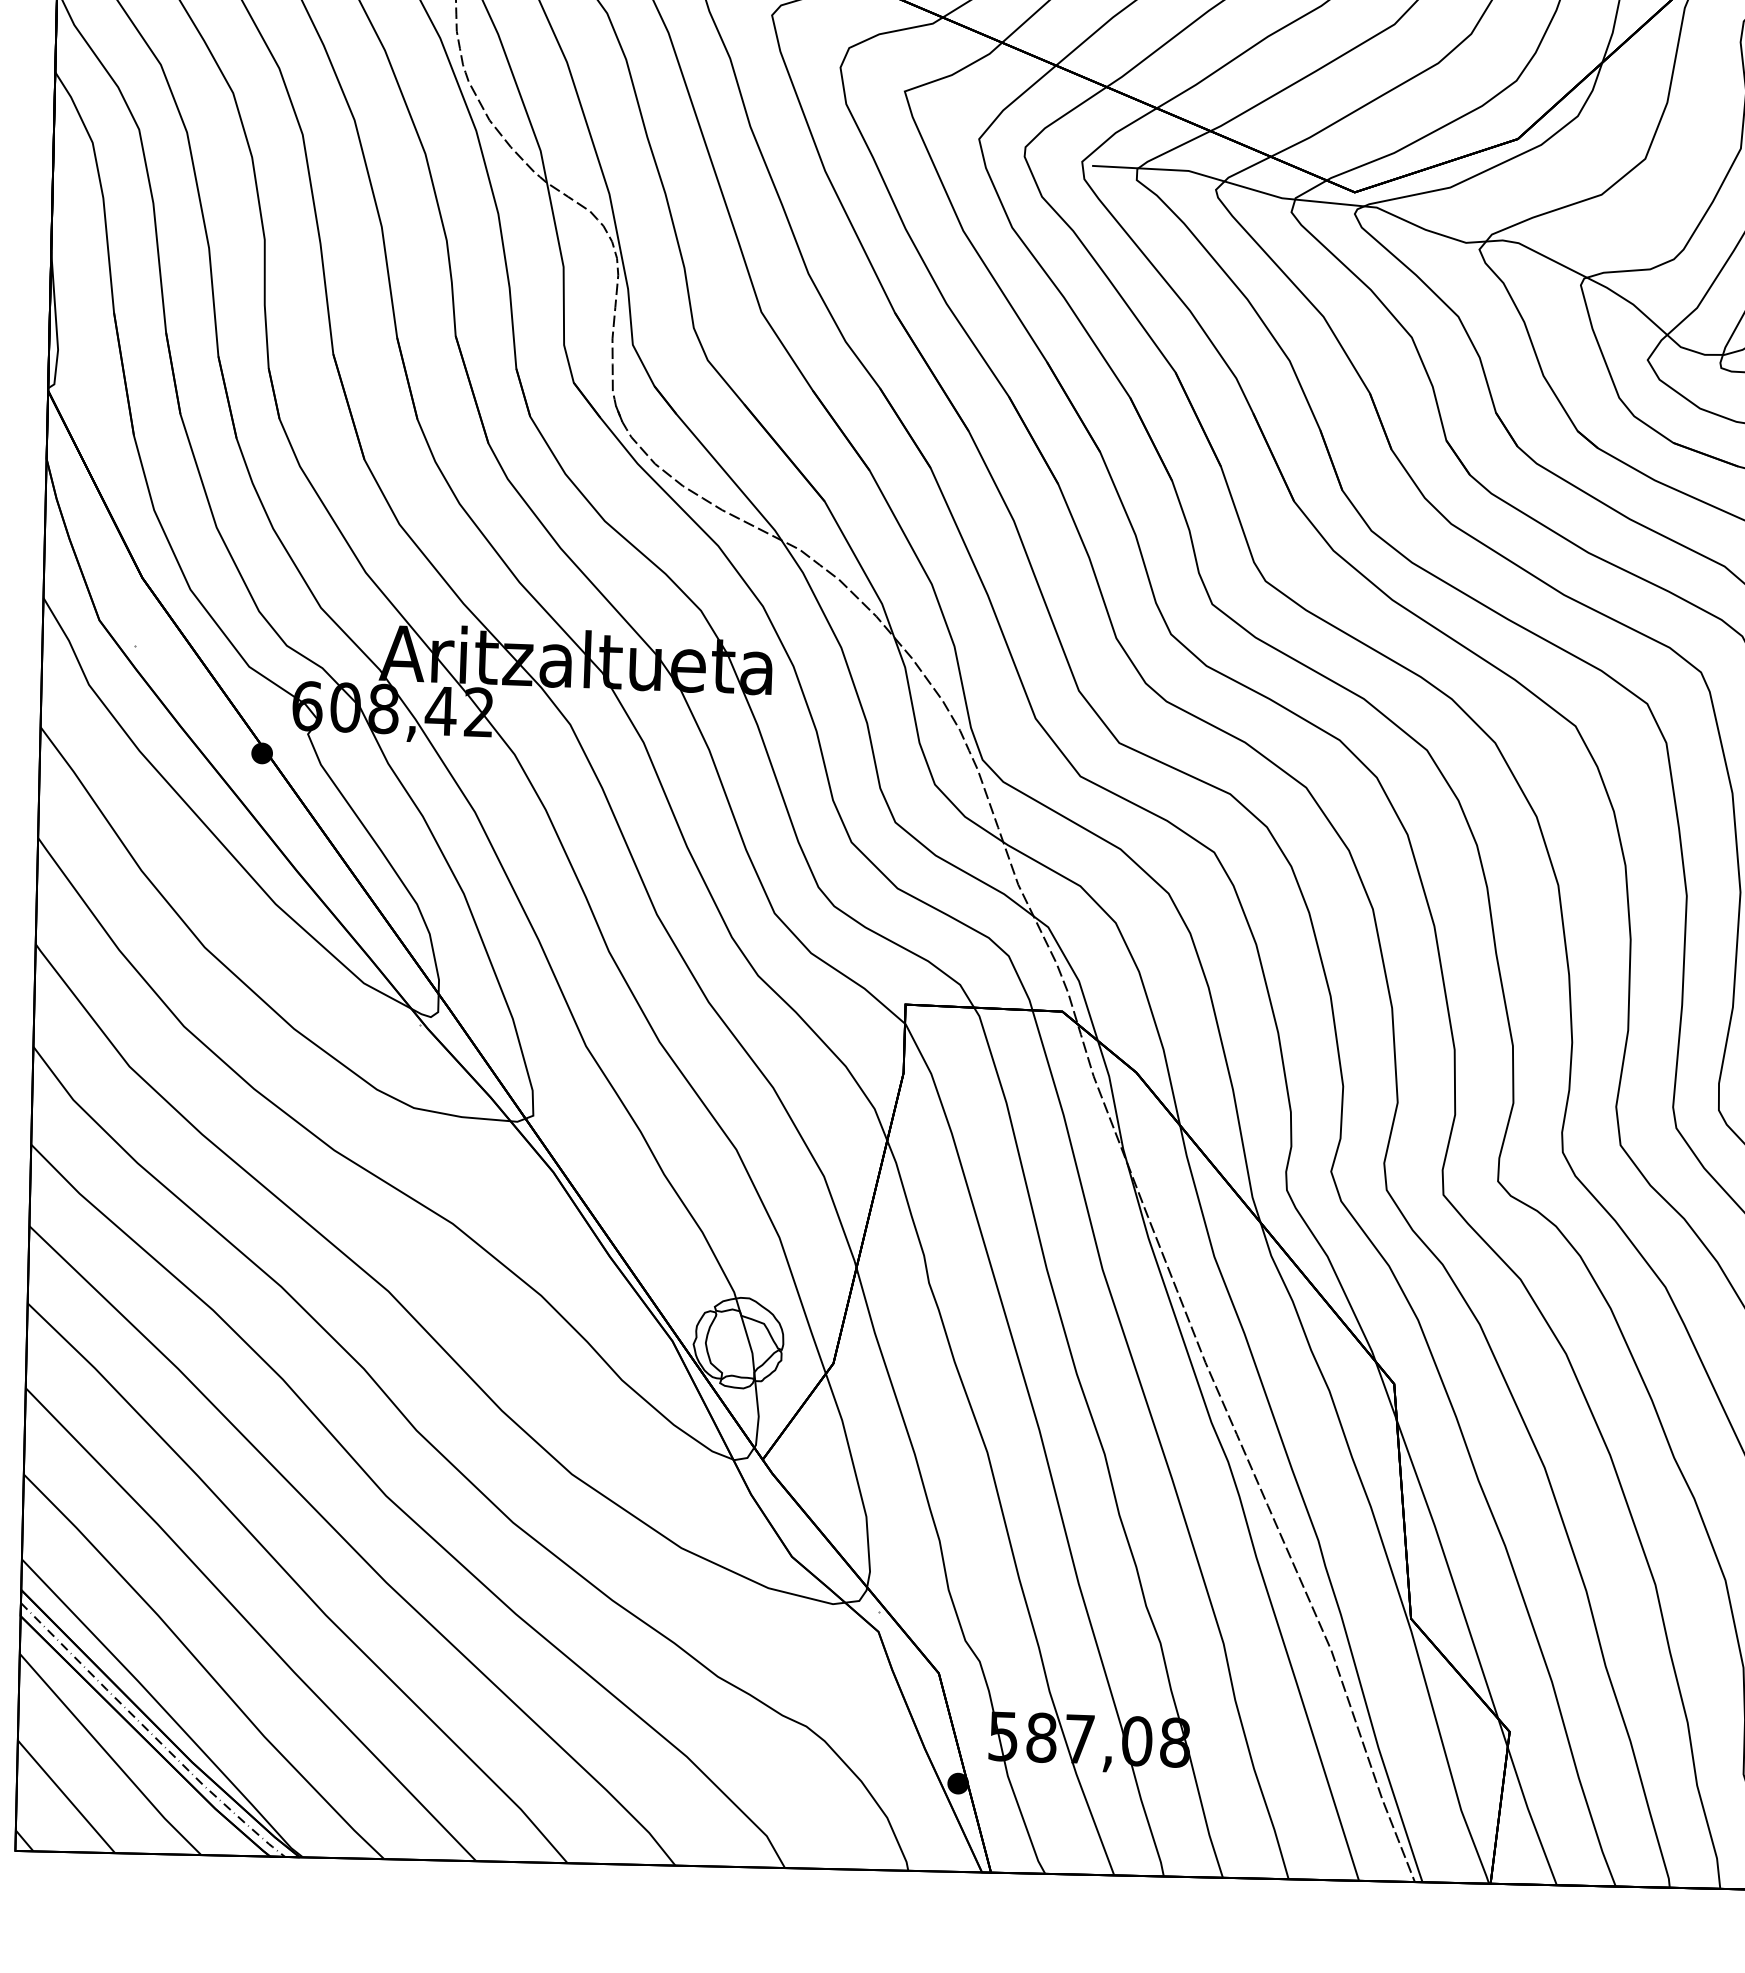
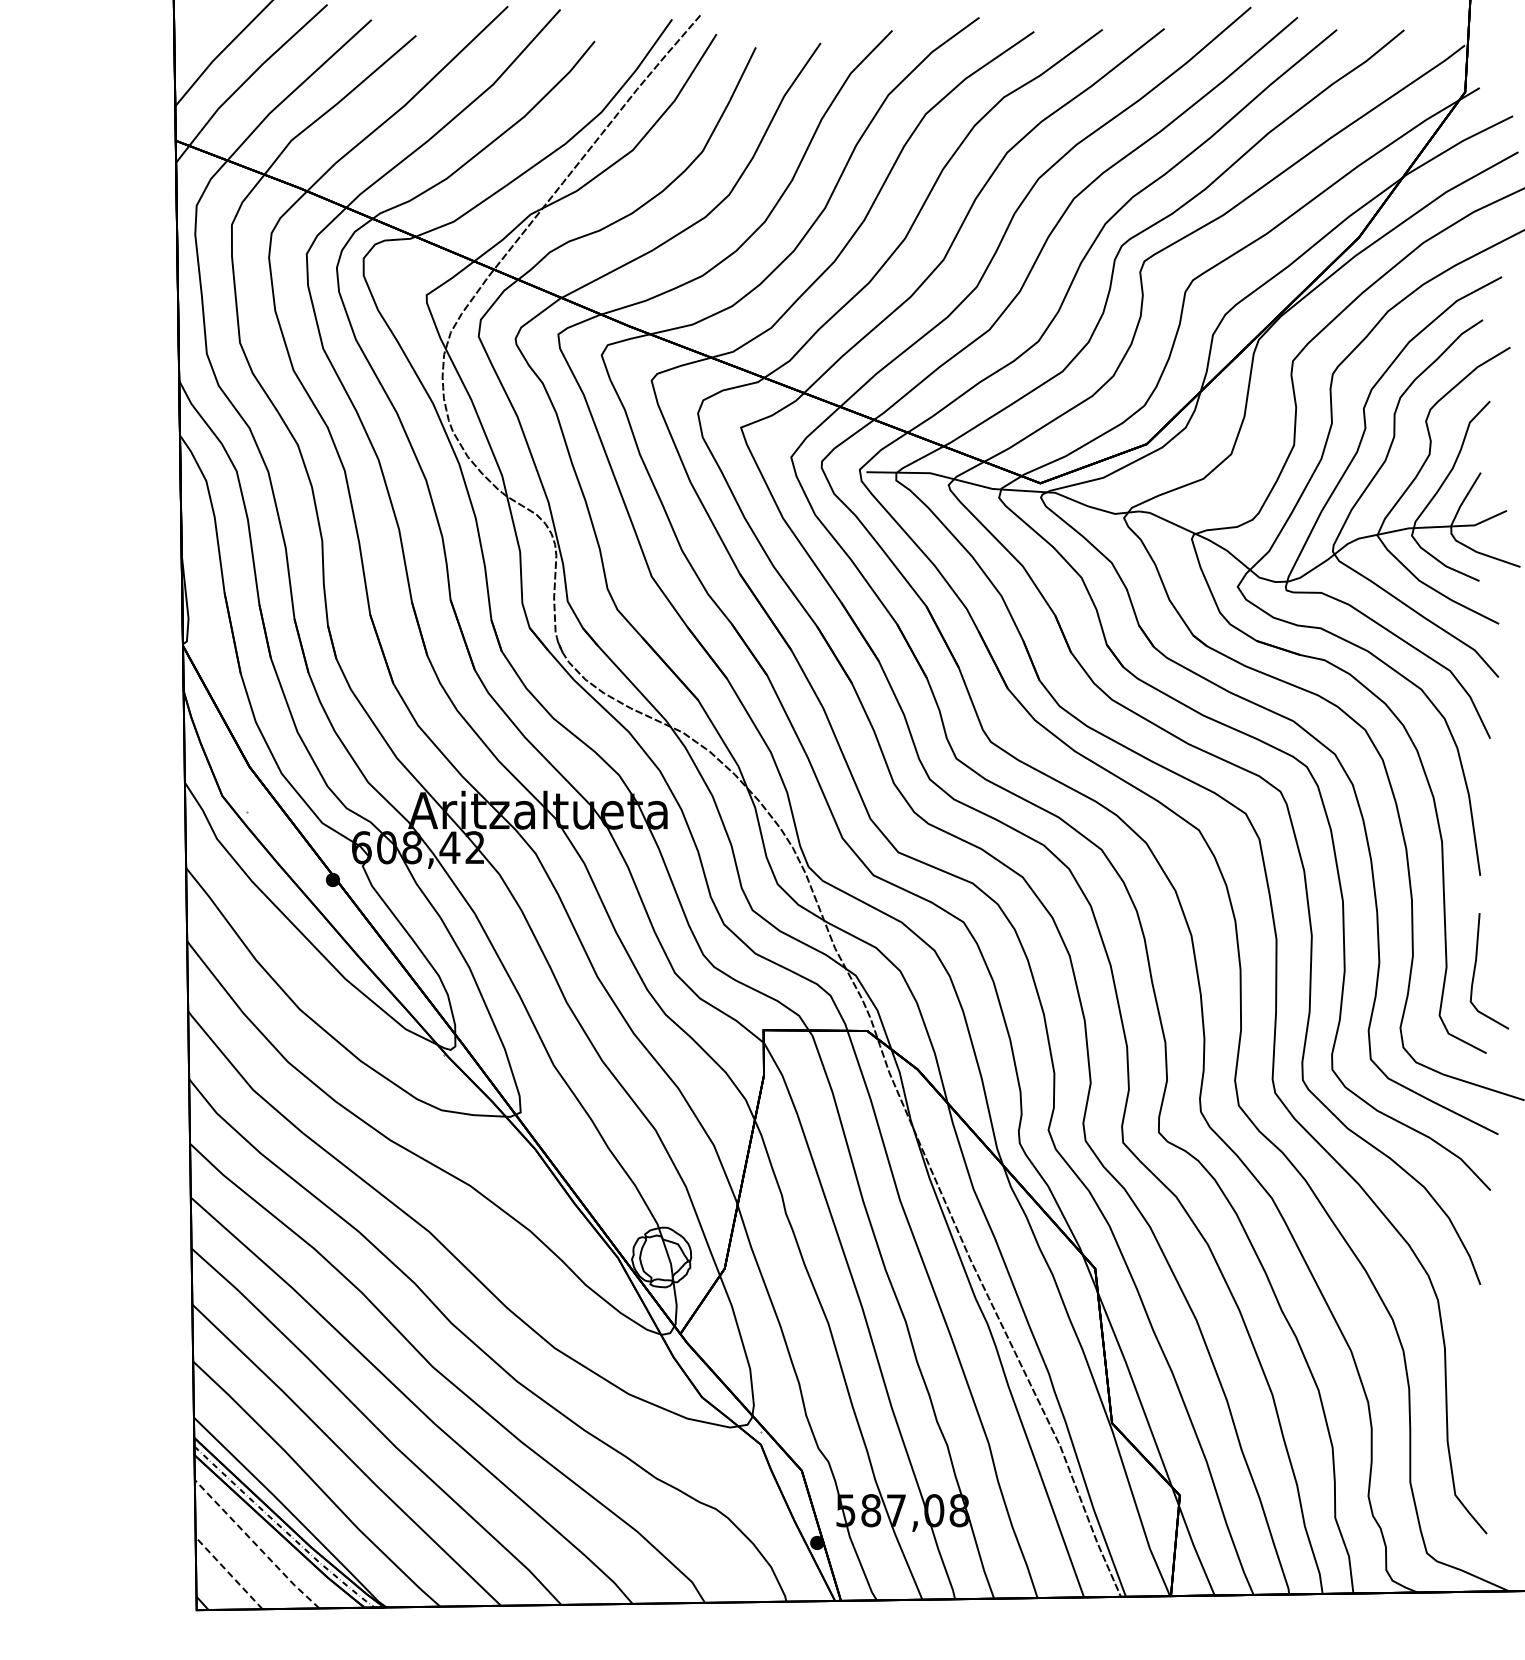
line: (109, 1756) -> (256, 1545), solid -> dashed
line: (65, 1795) -> (228, 1572), solid -> dashed

